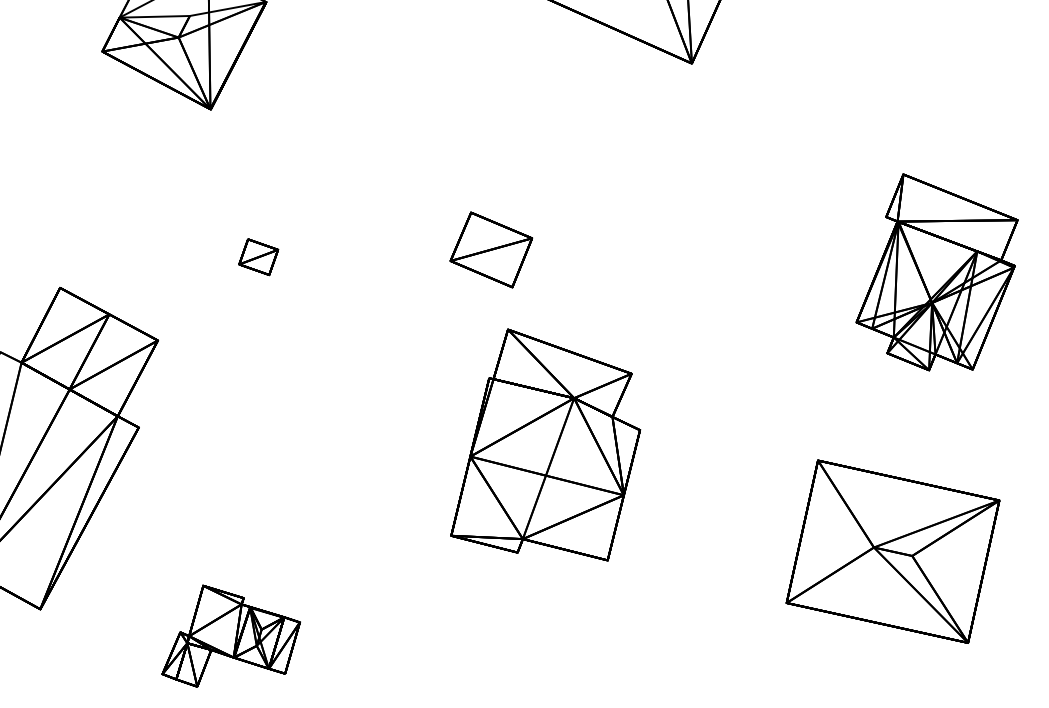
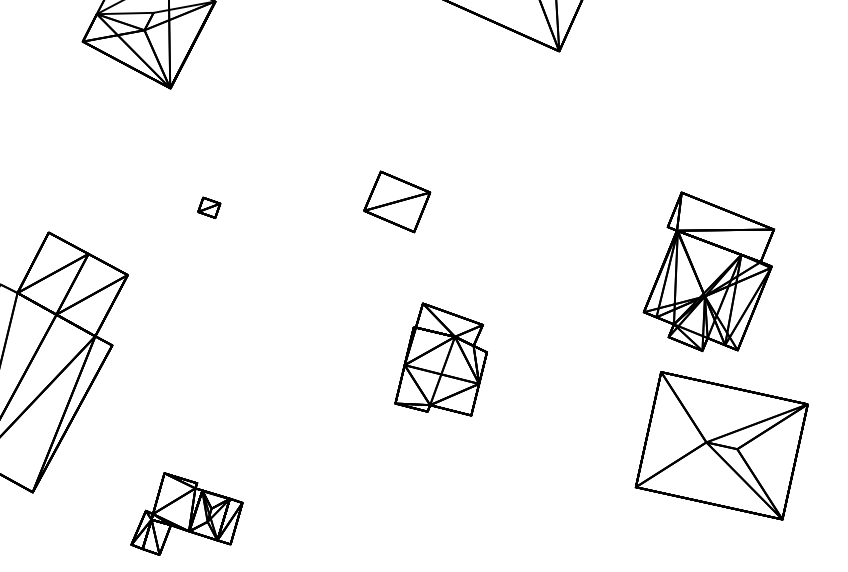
part: (258, 257) -> (209, 208), size x0.7
part: (936, 272) -> (708, 271), moved
part: (545, 444) -> (440, 359), size x0.6

